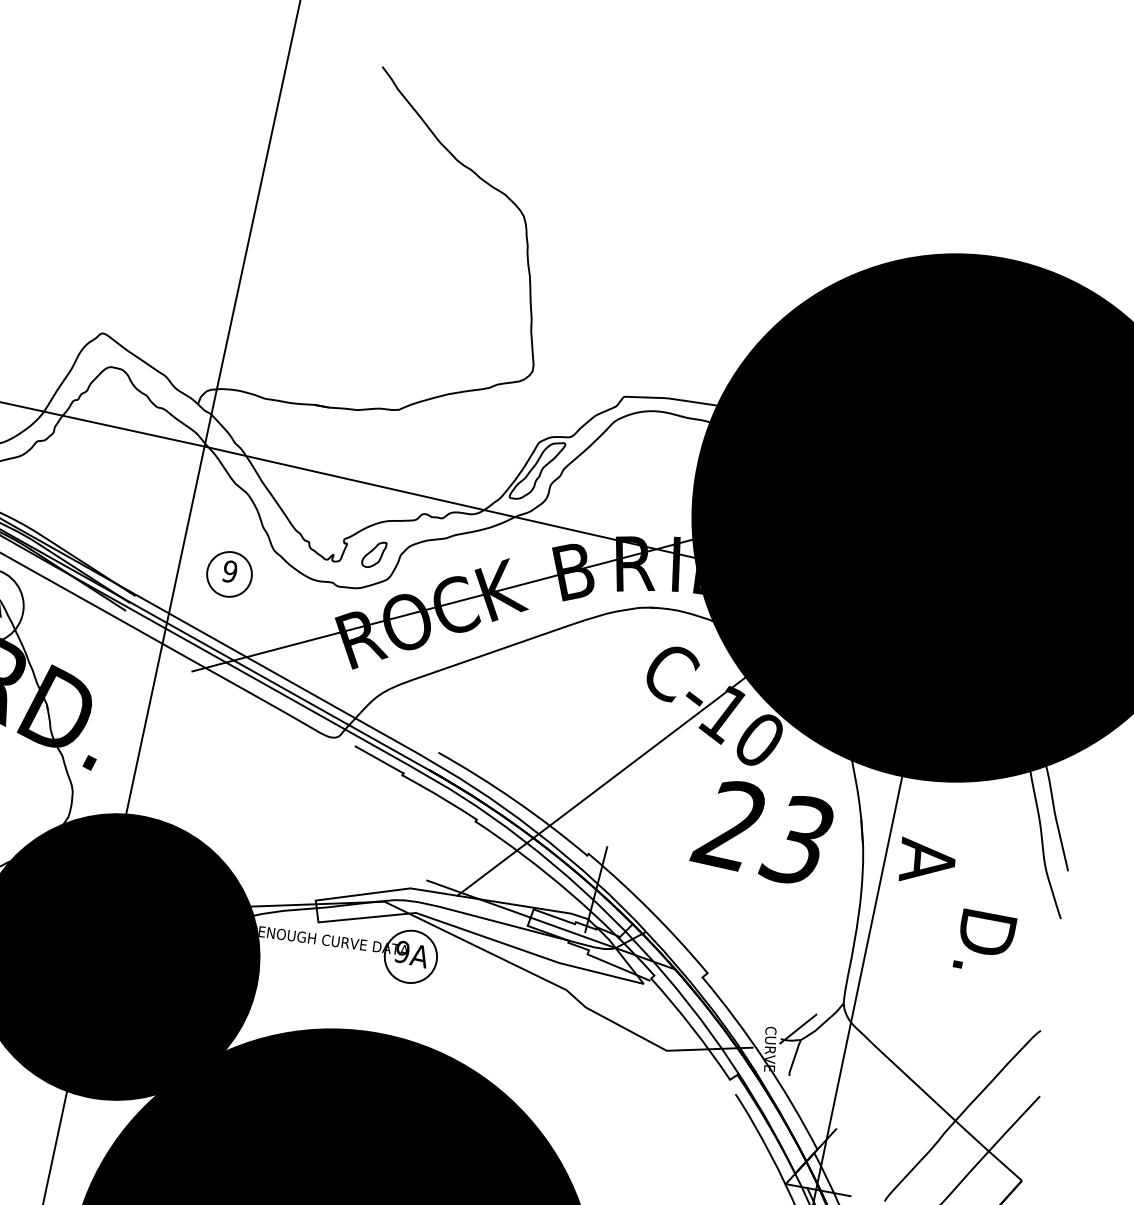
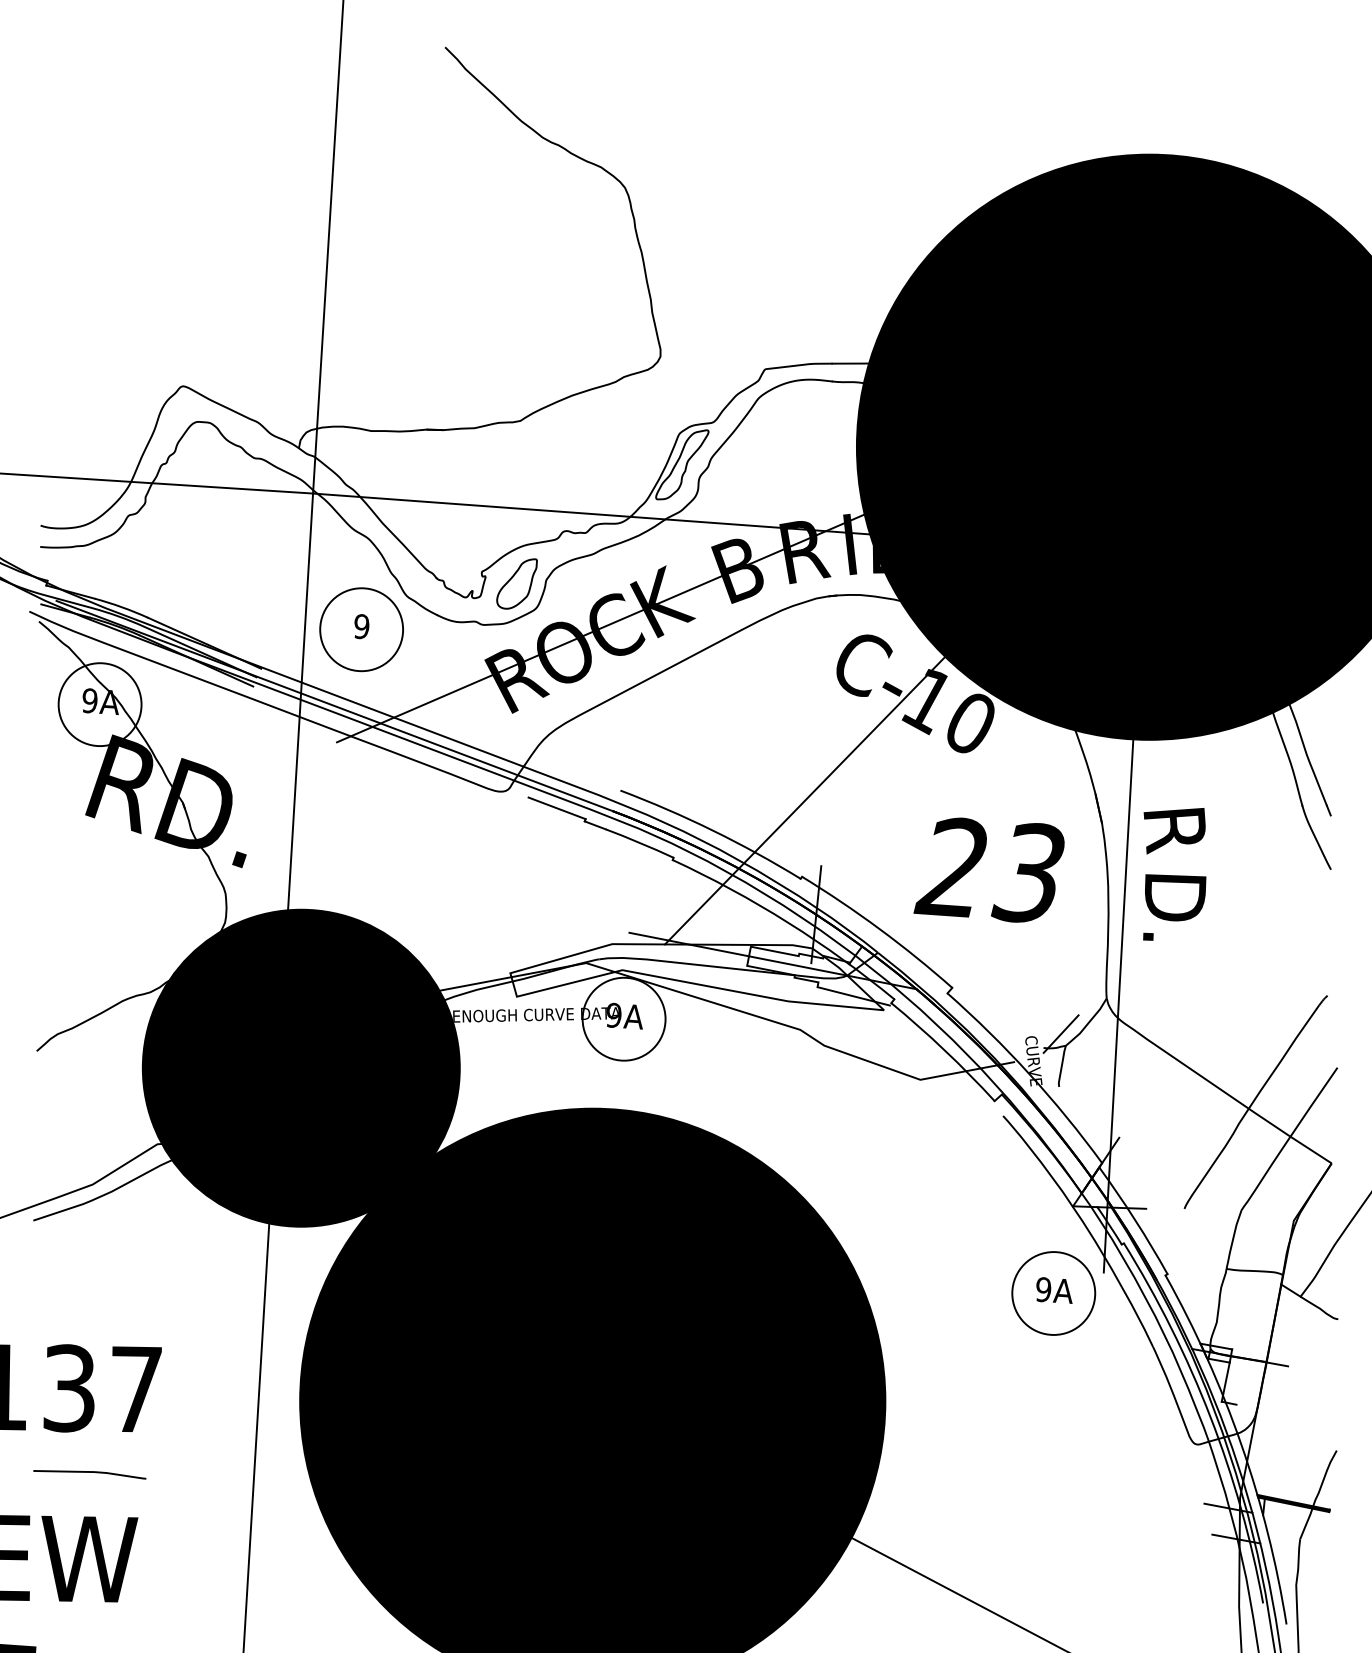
part: (373, 554) -> (516, 583), size x1.67
circle: (229, 574) -> (361, 629), size x1.67
text: (761, 831) -> (988, 869), moved
text: (926, 862) -> (1174, 830), A -> R
text: (985, 941) -> (1174, 907), moved
circle: (410, 956) -> (623, 1018), size x1.43

